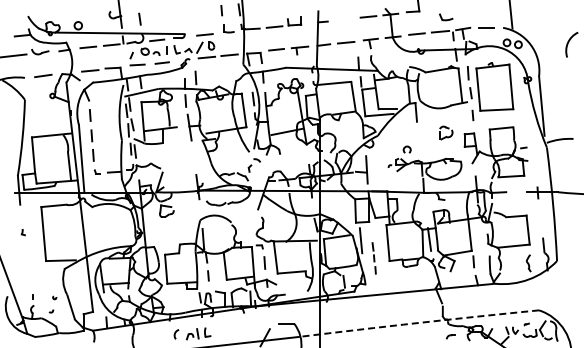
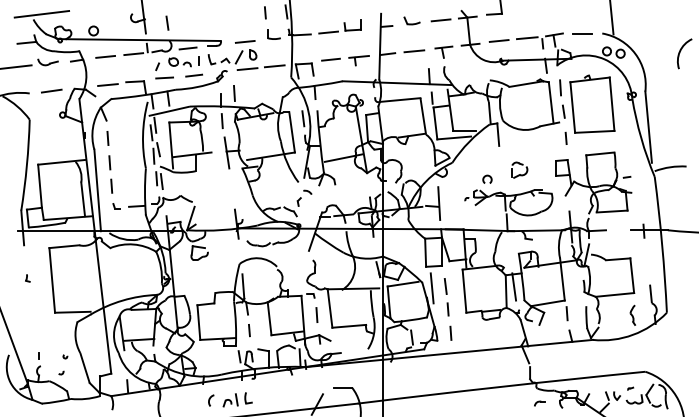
line: (34, 11) -> (41, 13), added
part: (446, 17) -> (412, 21), moved
part: (446, 132) -> (520, 169), moved
part: (373, 258) -> (447, 309), size x1.67
arc: (418, 322) -> (500, 386), dashed -> solid

